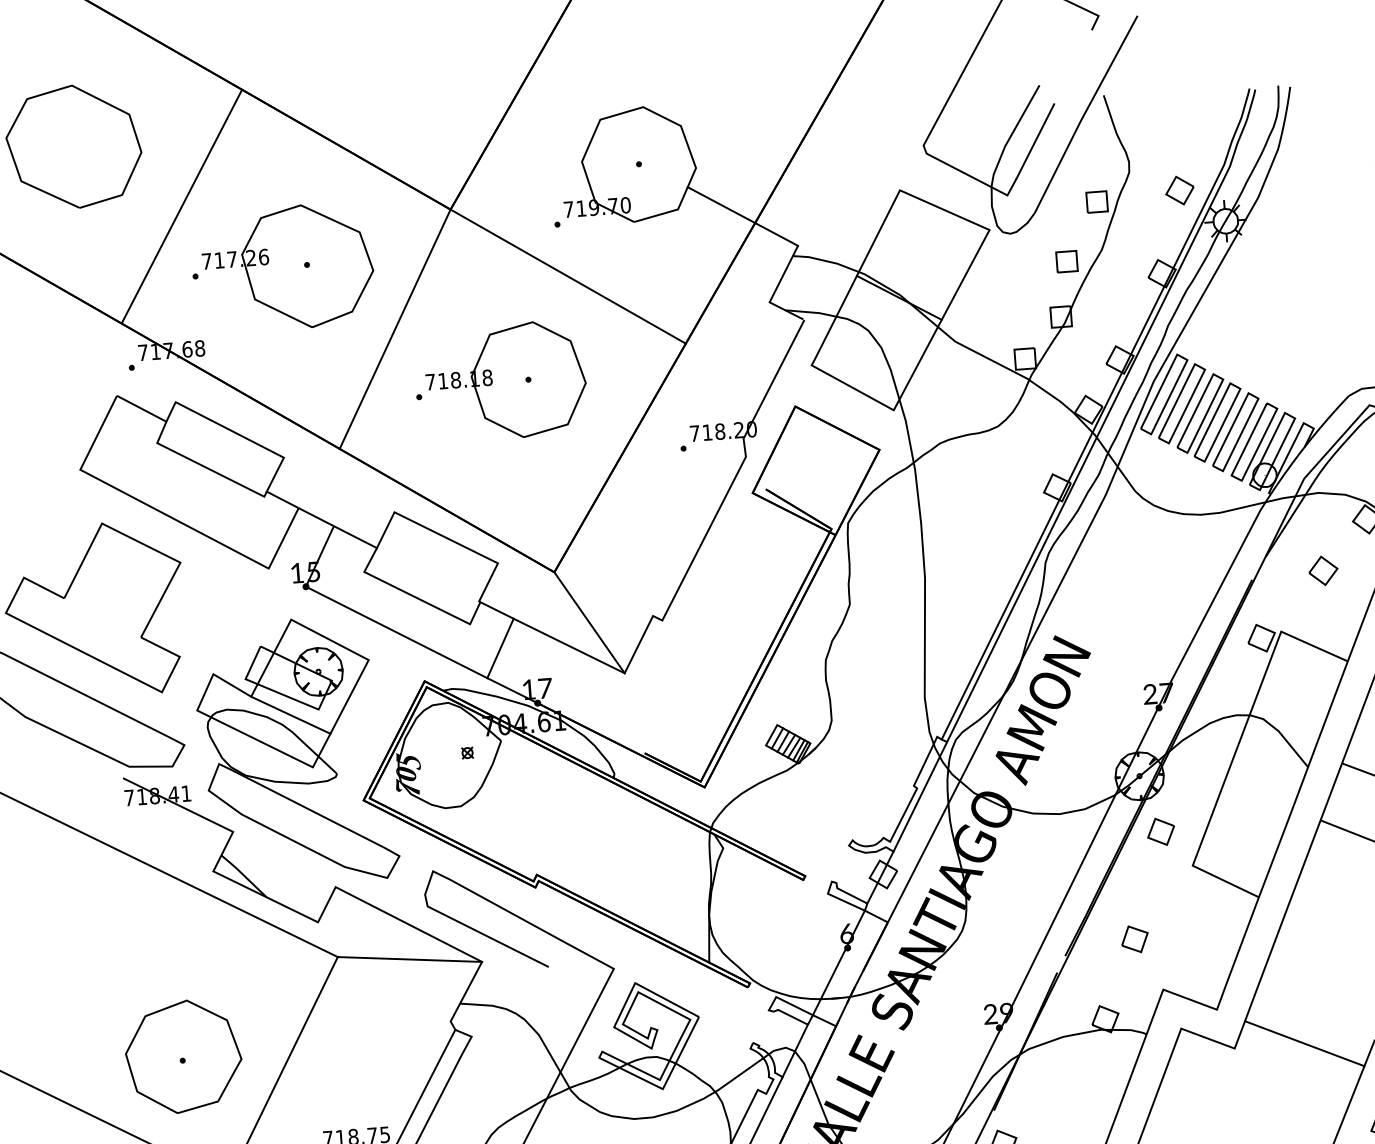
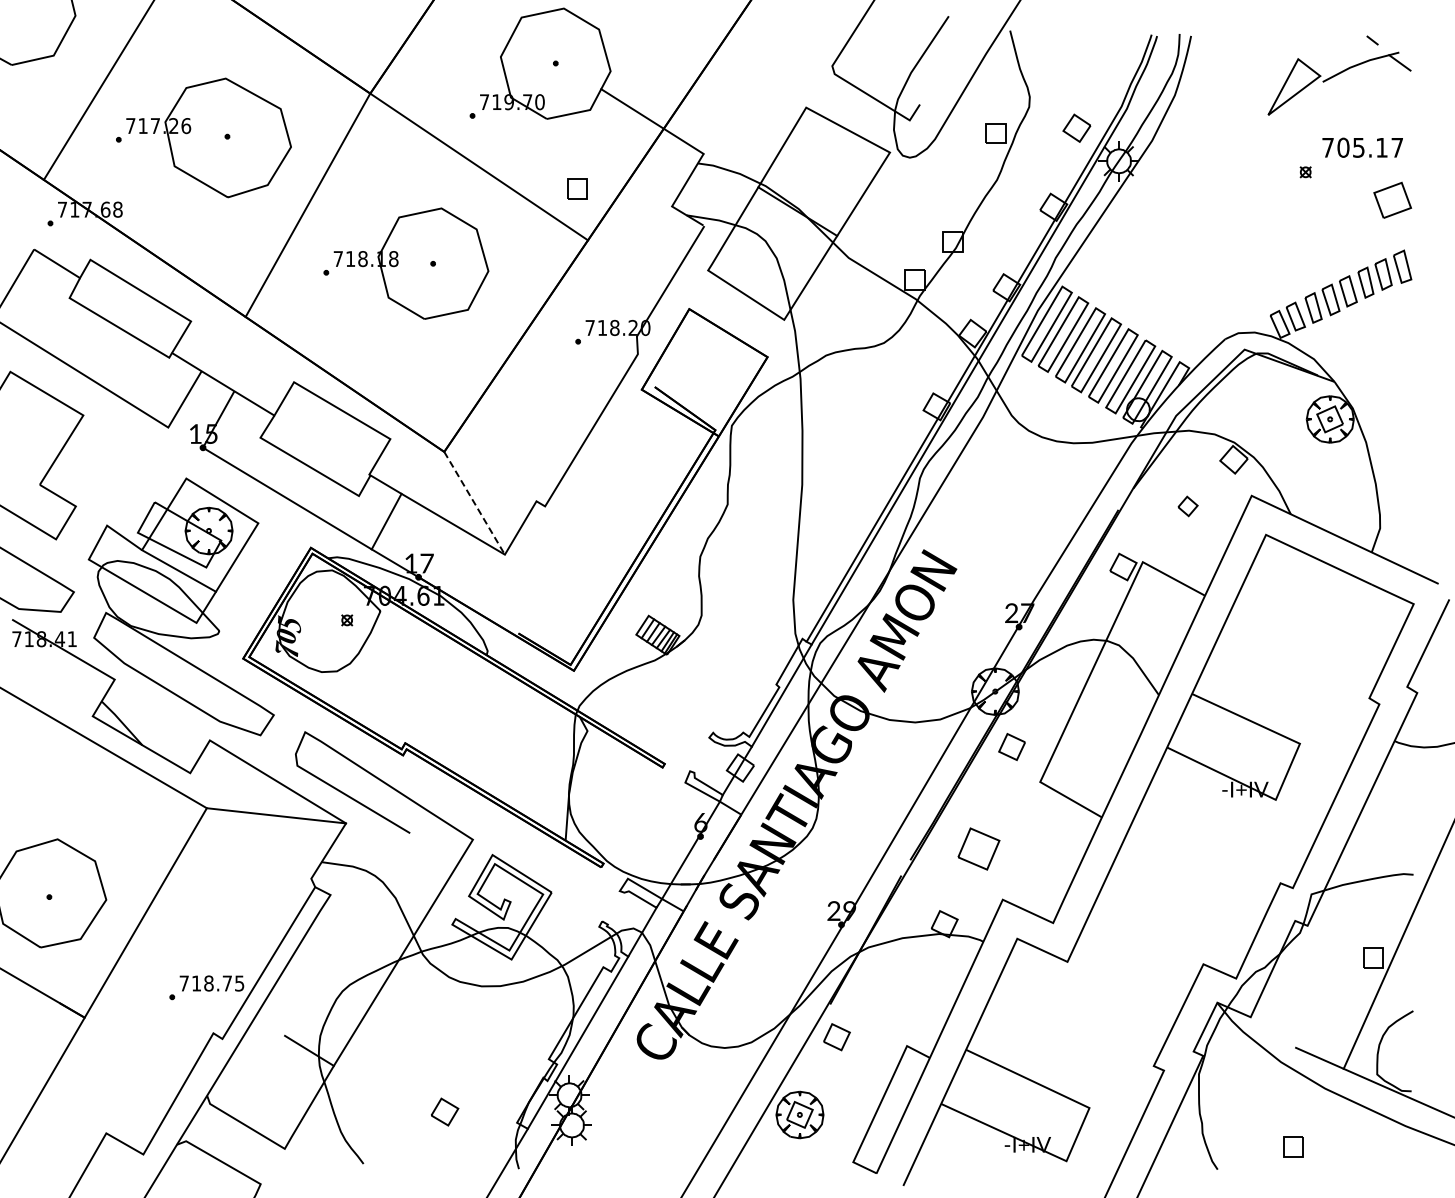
line: (1035, 140) -> (940, 69), removed
part: (1066, 261) -> (577, 188), moved
part: (1322, 570) -> (1187, 506), size x0.7
line: (589, 623) -> (474, 503), solid -> dashed
part: (1134, 938) -> (978, 848), size x1.6
line: (1304, 1043) -> (1135, 962), removed

